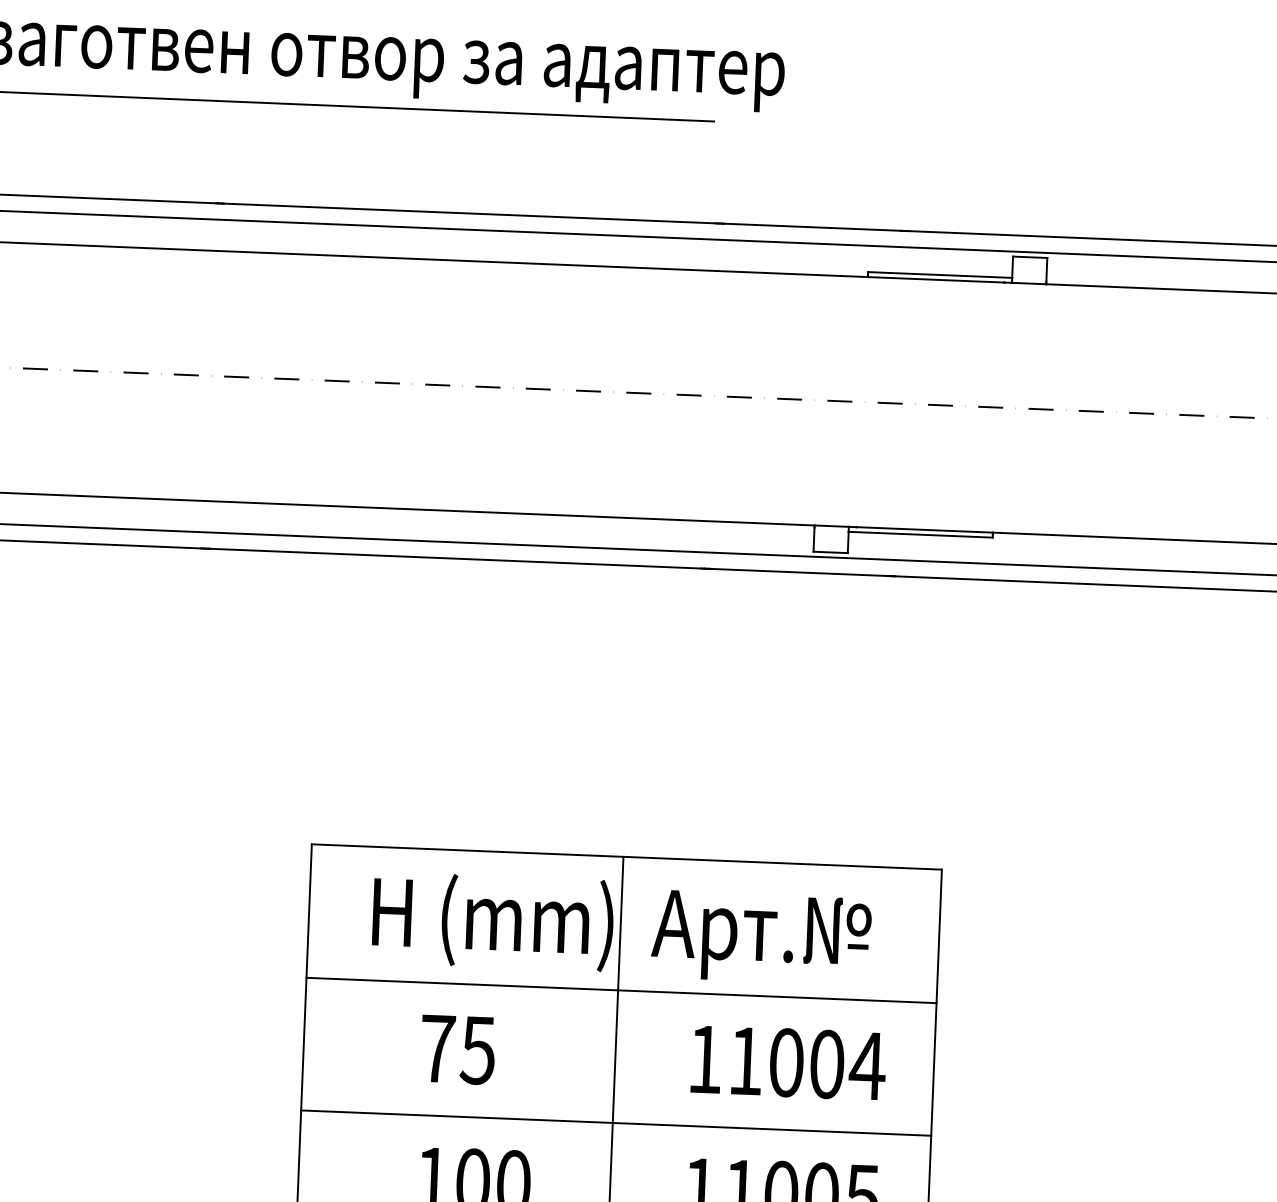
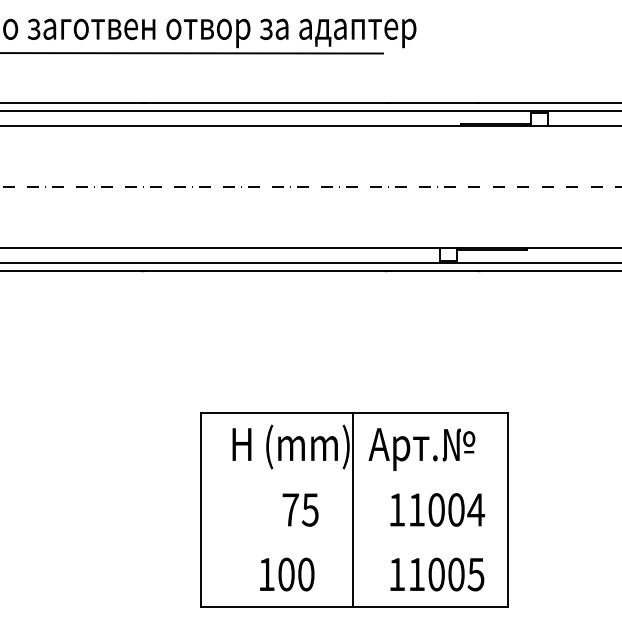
line: (620, 991) -> (354, 478), removed
text: (457, 1048) -> (300, 509), moved
line: (615, 1122) -> (354, 542), removed

